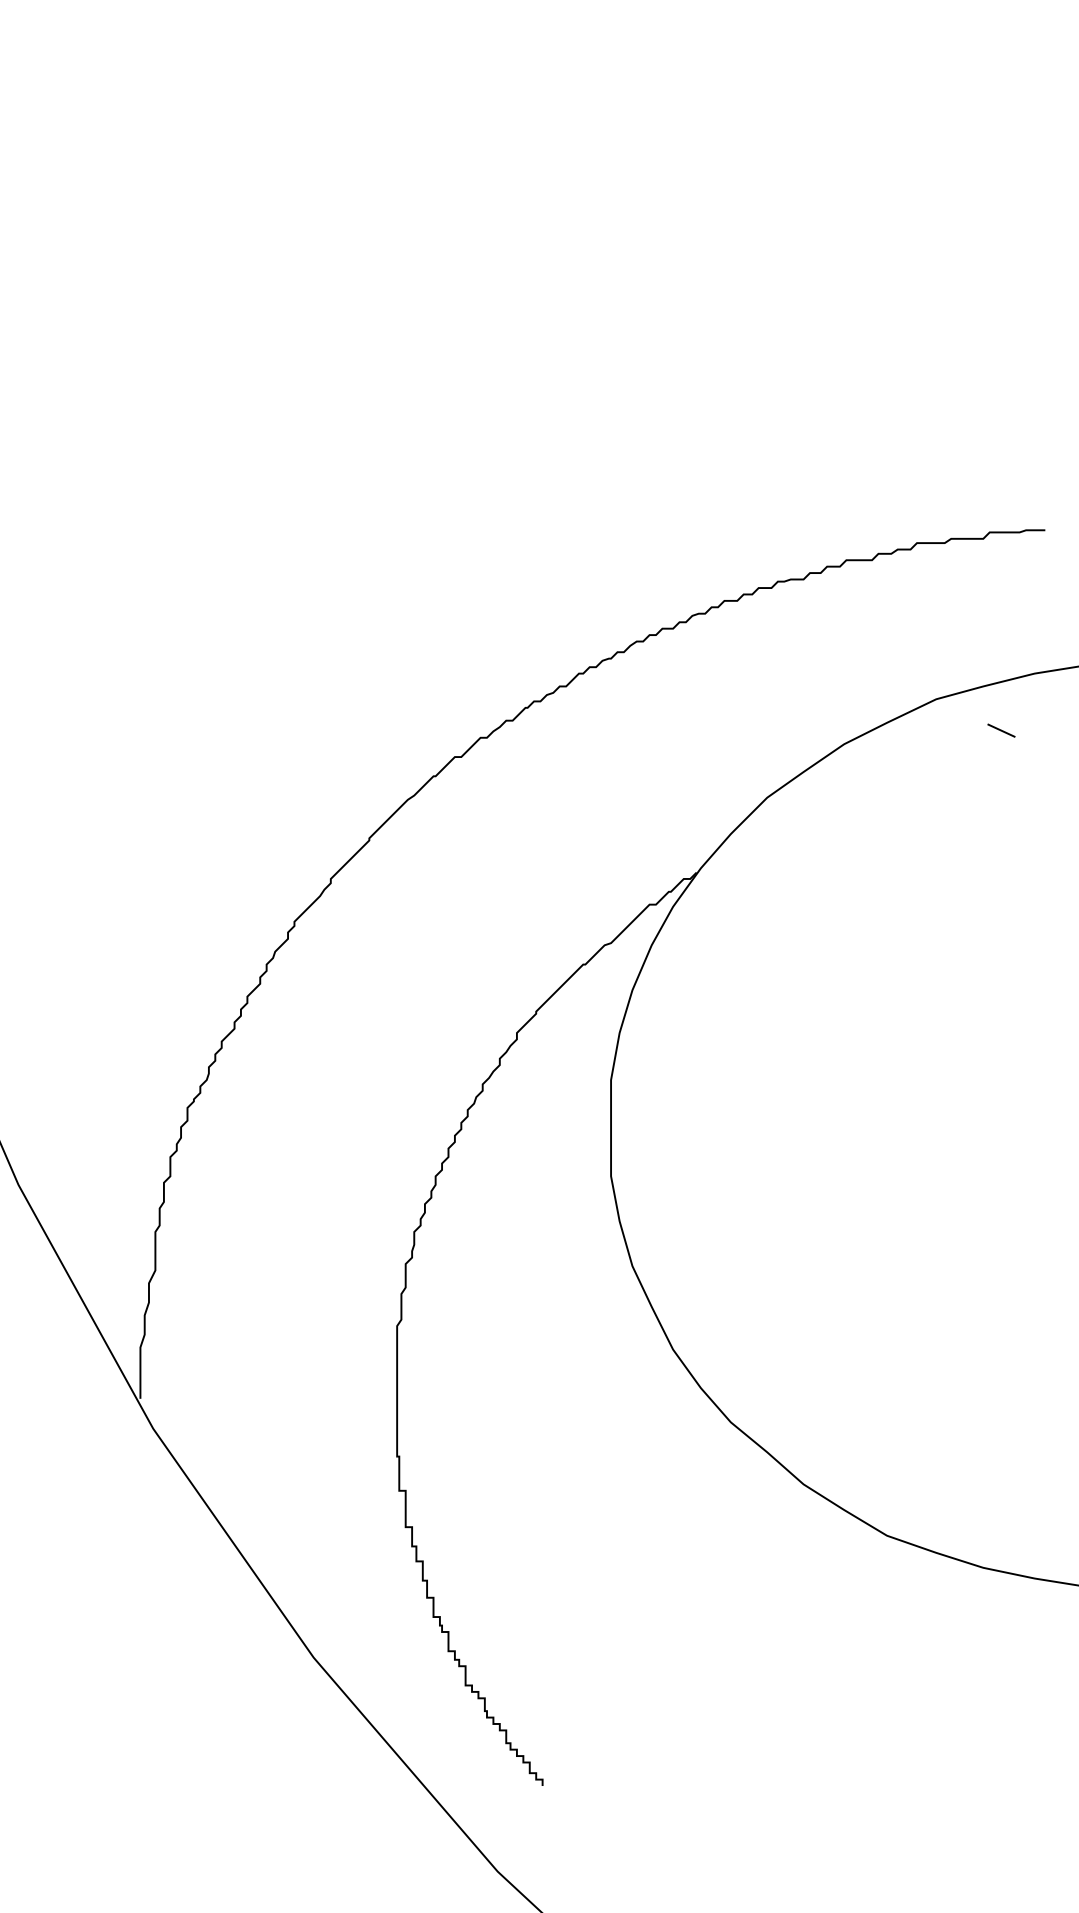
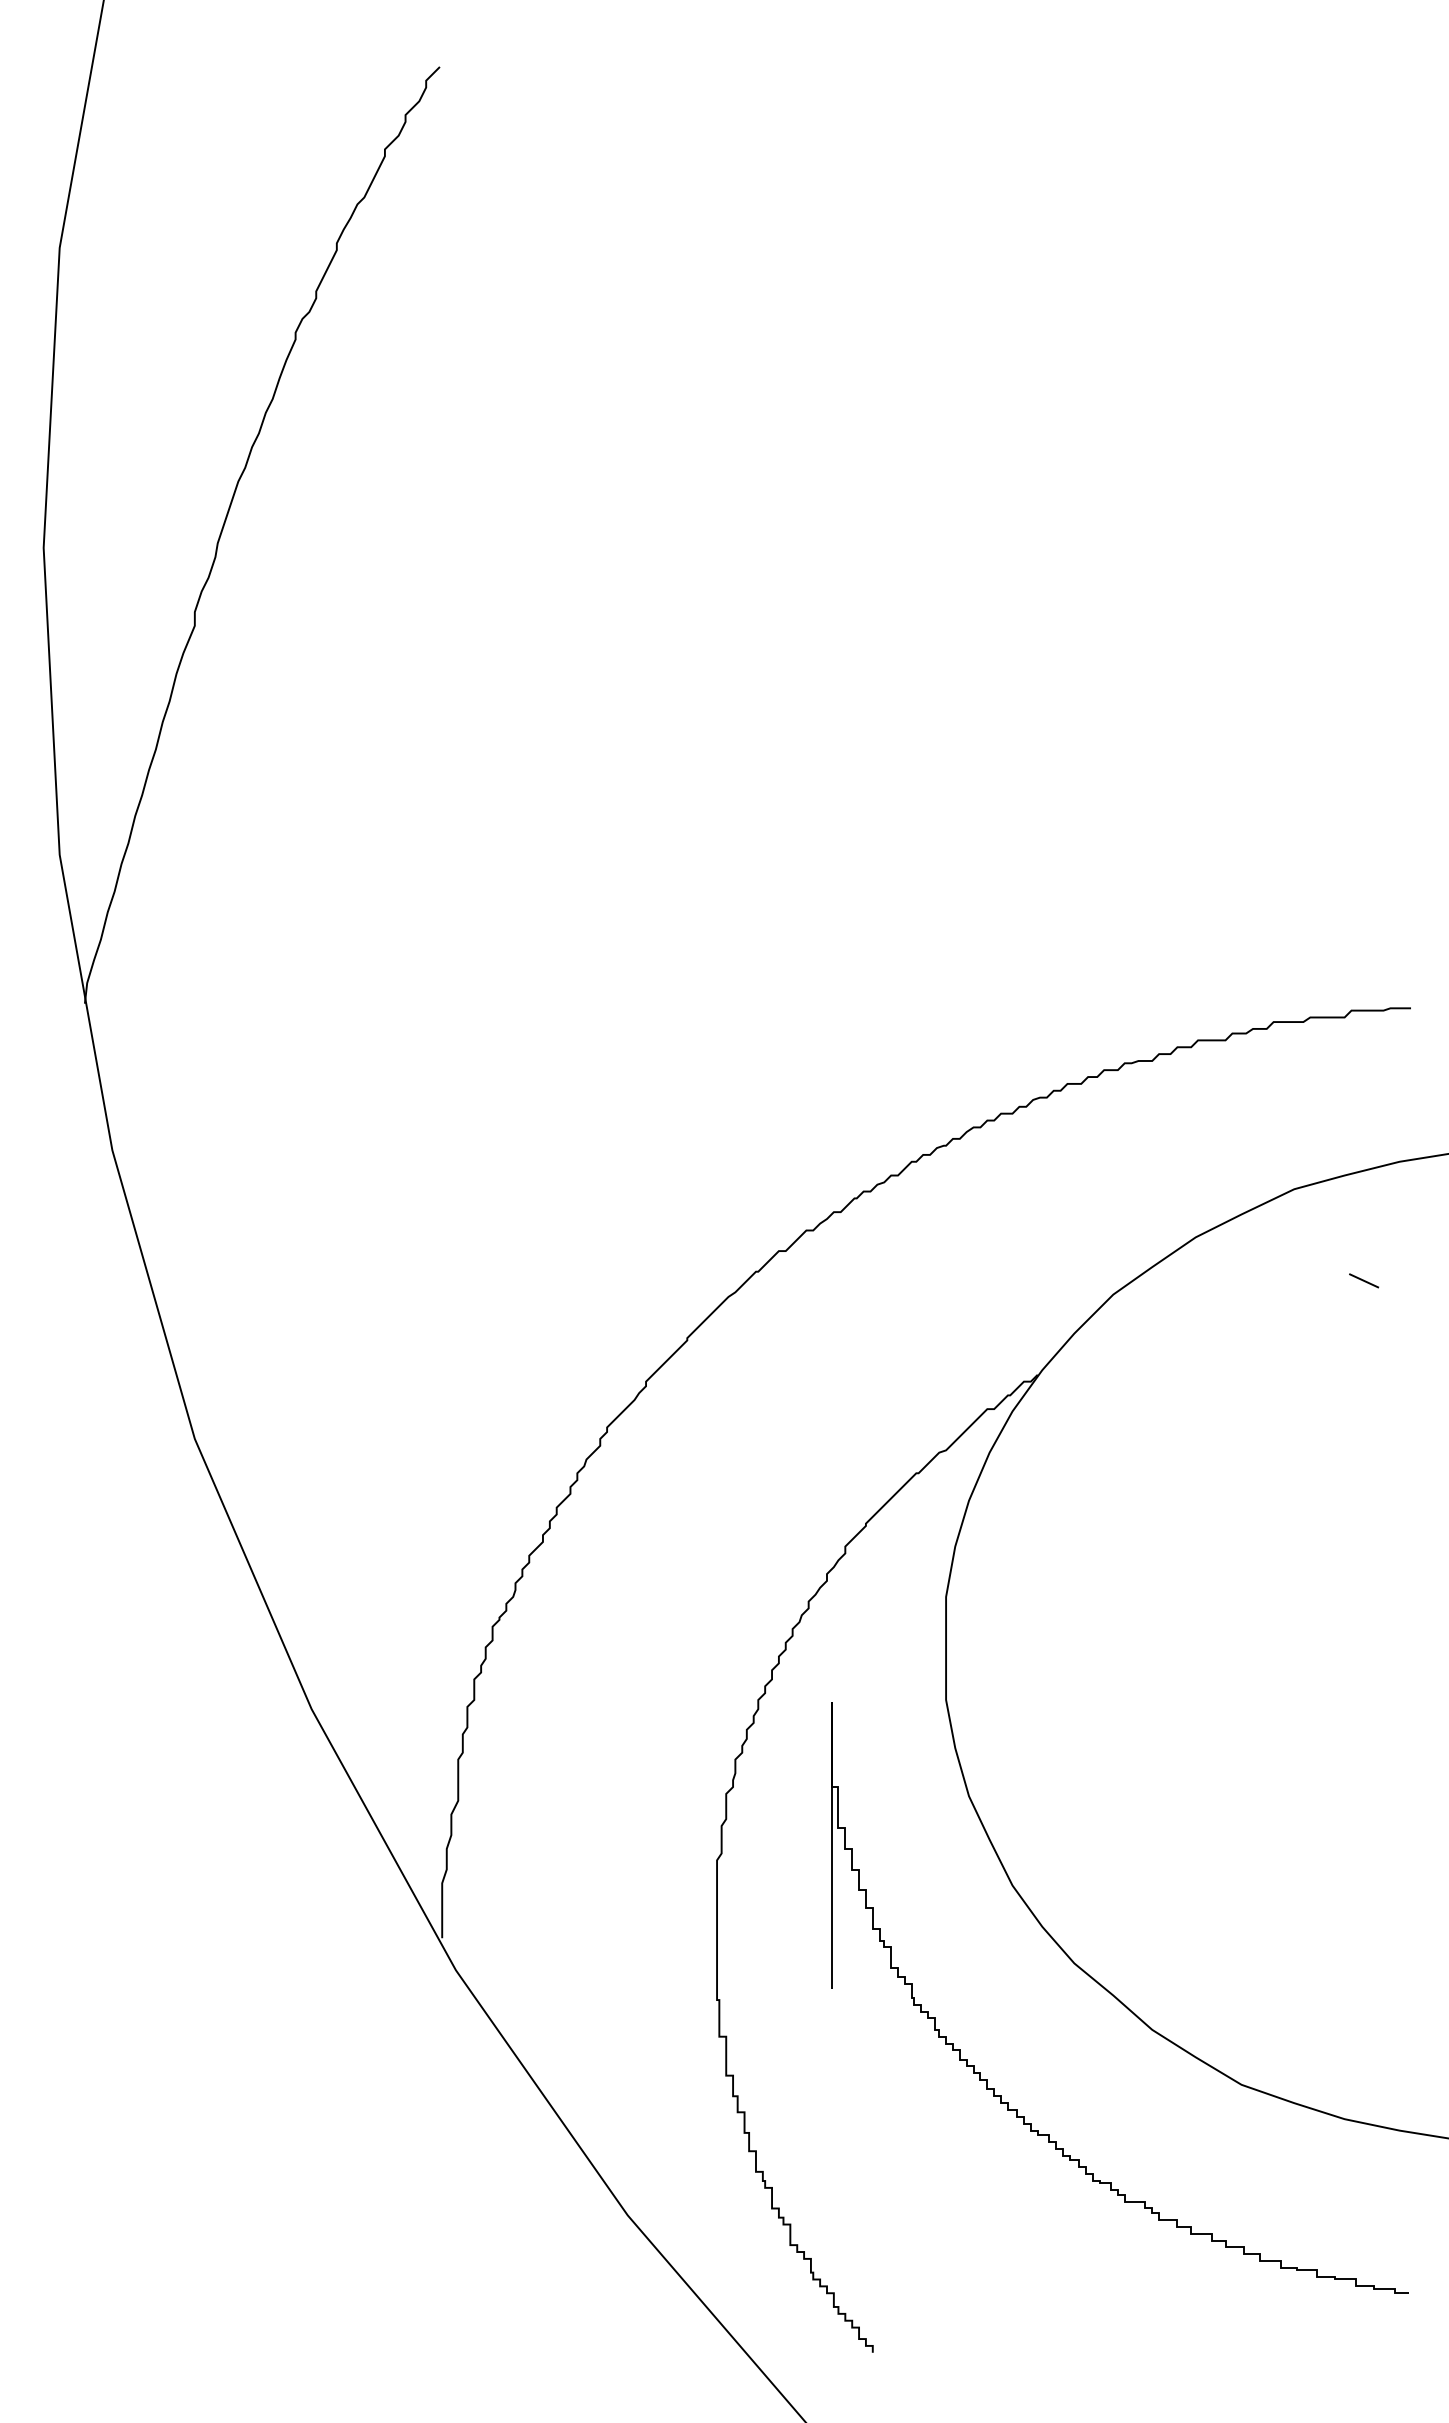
line: (1001, 730) -> (1364, 1280), moved
part: (677, 1558) -> (1017, 2109), added

